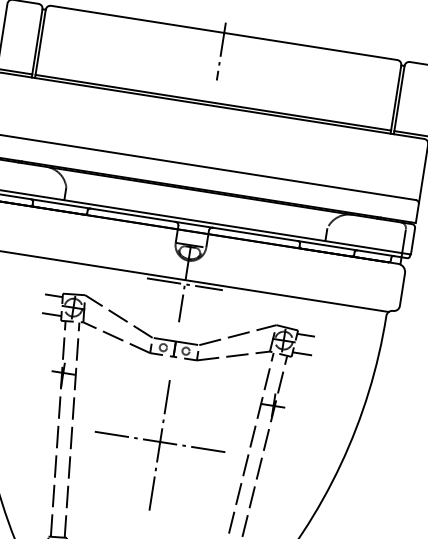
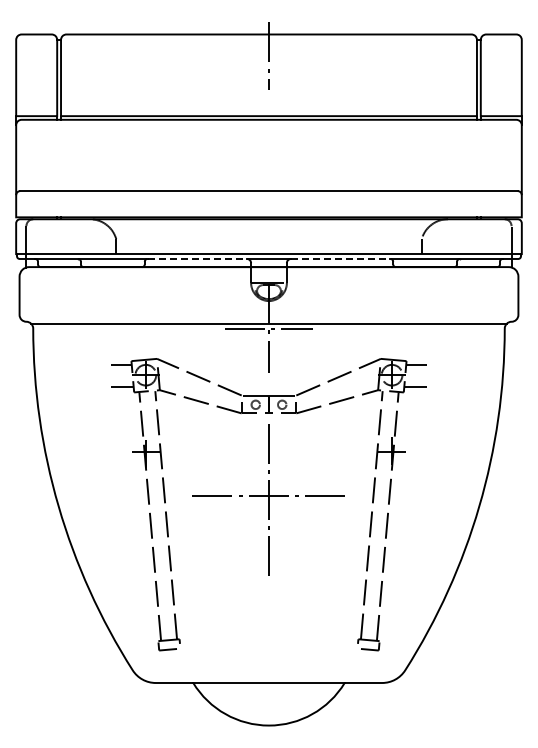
line: (133, 214) -> (197, 258), solid -> dashed
line: (255, 233) -> (340, 258), solid -> dashed
part: (159, 444) -> (268, 499), moved

